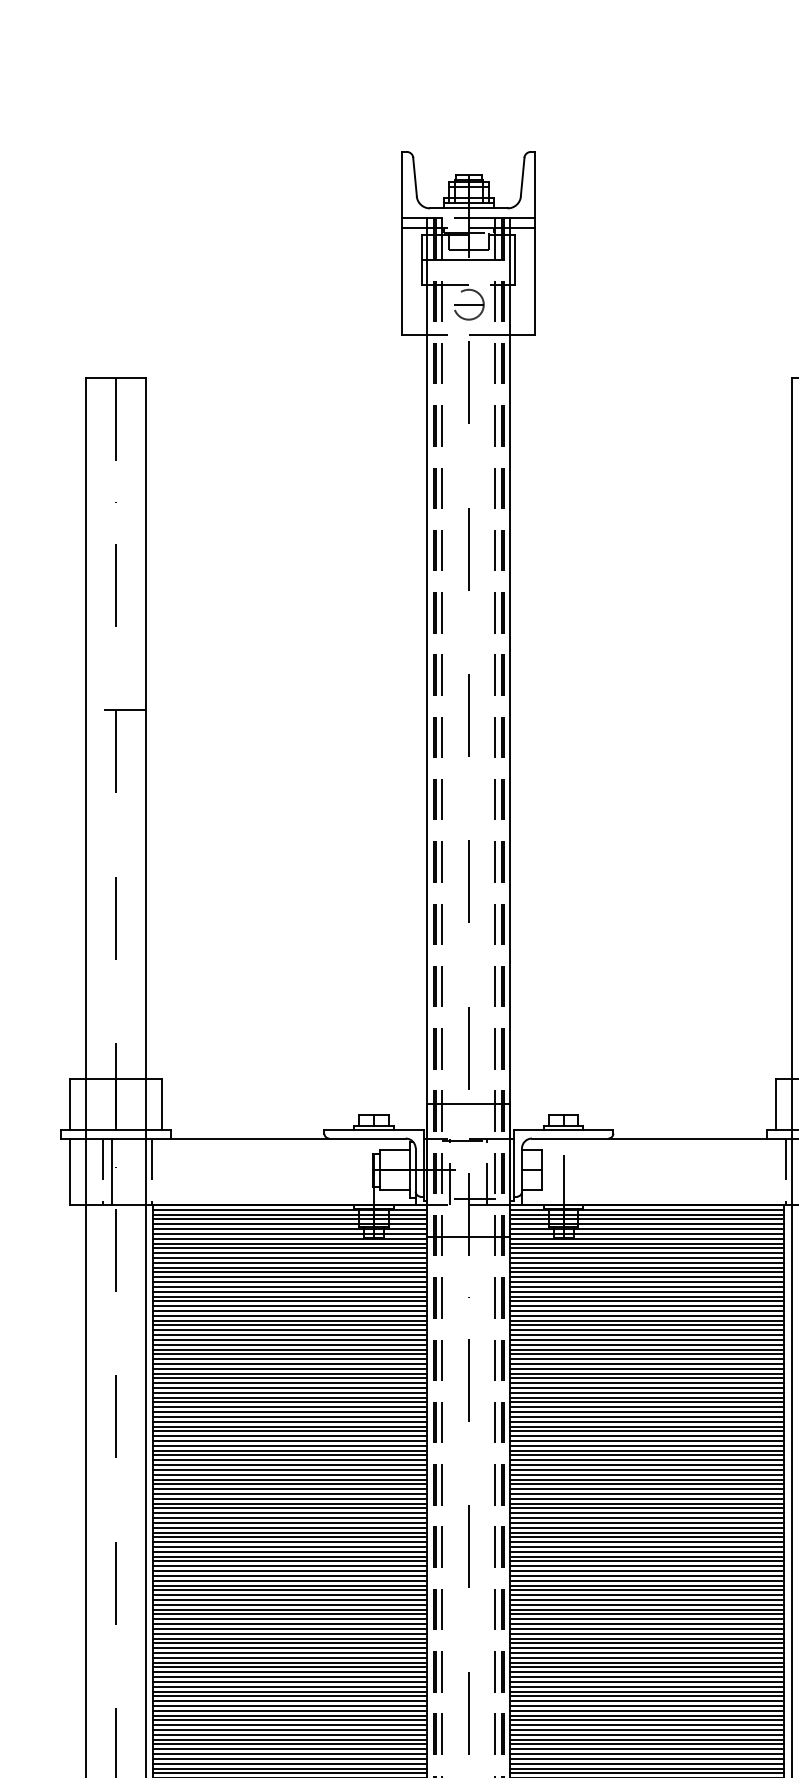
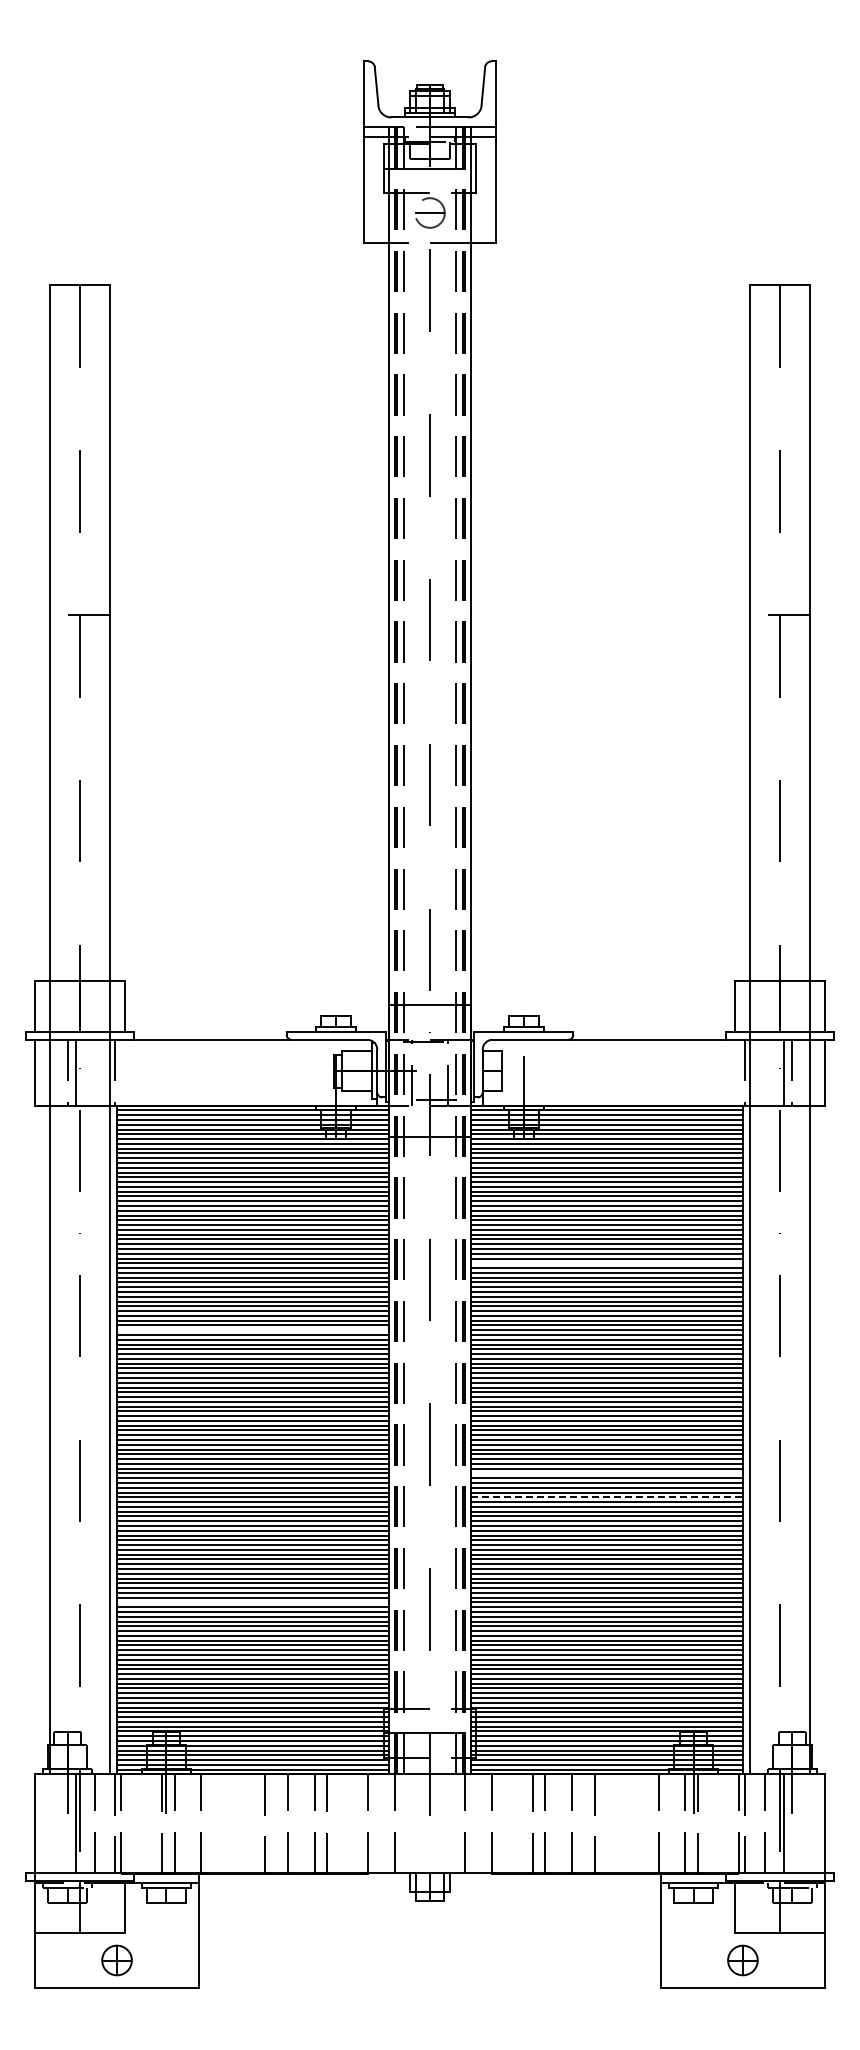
line: (646, 1364) -> (606, 1263), removed
line: (289, 1431) -> (252, 1330), removed
line: (646, 1575) -> (606, 1473), removed
line: (647, 1600) -> (607, 1497), solid -> dashed
line: (289, 1706) -> (252, 1602), removed

